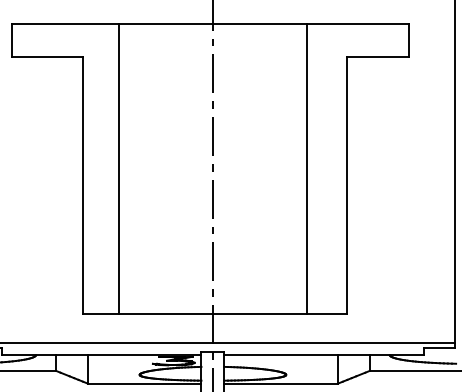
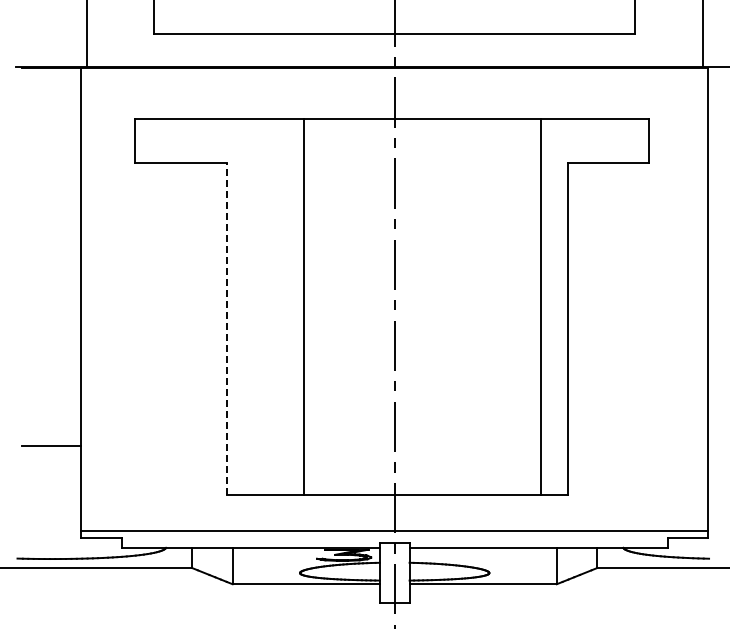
line: (119, 168) -> (304, 306), moved
line: (307, 168) -> (541, 306), moved
line: (83, 185) -> (227, 328), solid -> dashed

